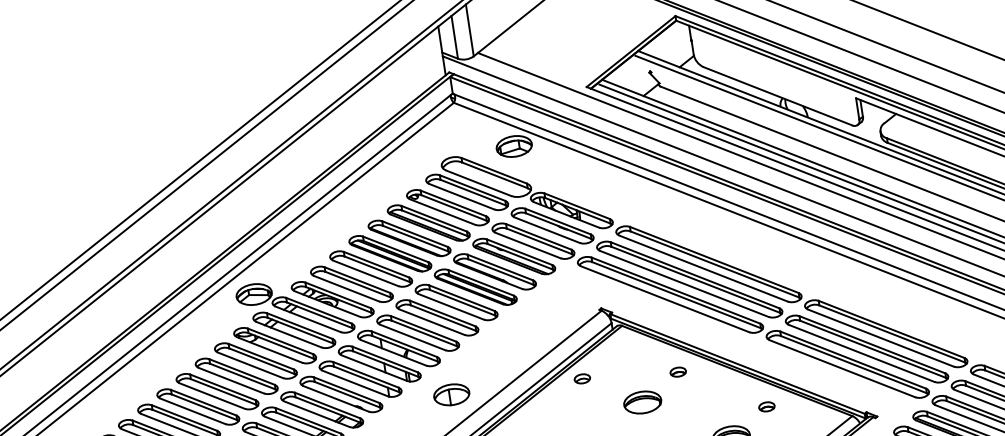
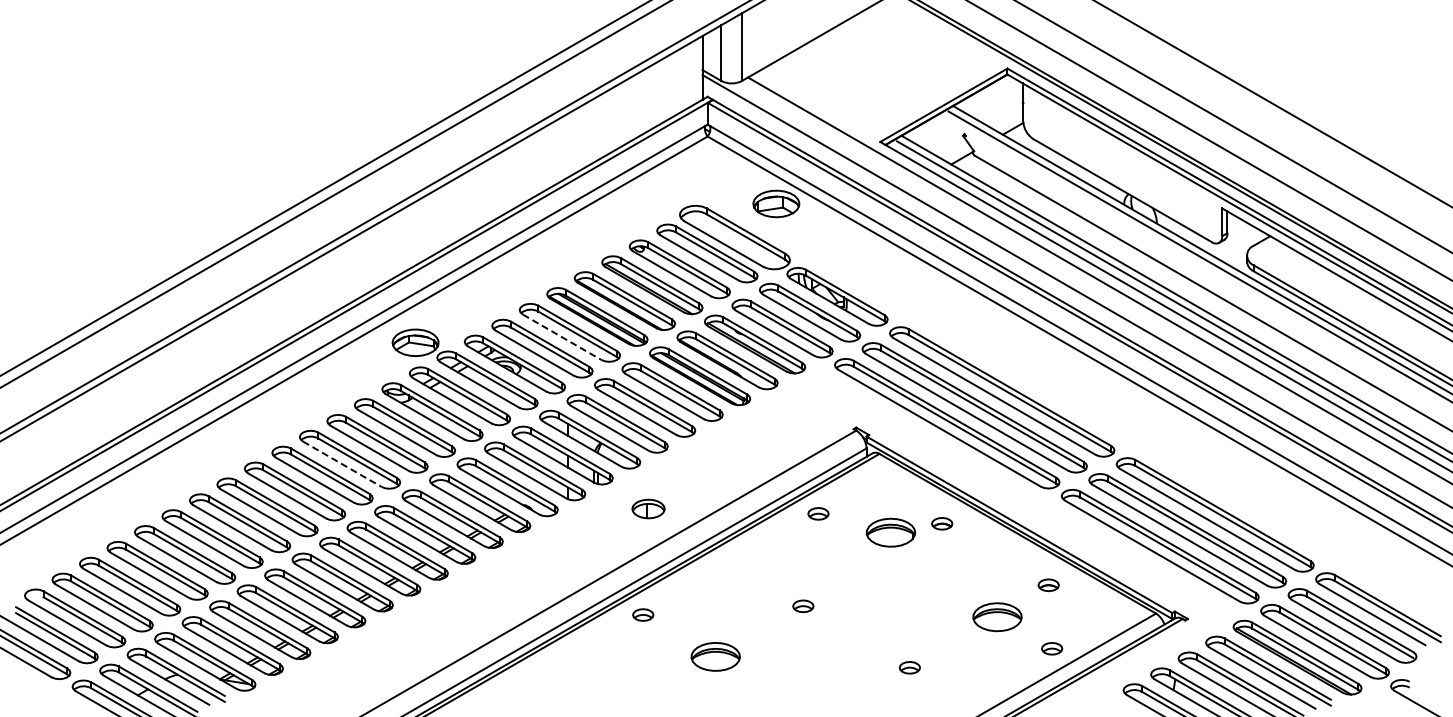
line: (366, 273) -> (562, 337), solid -> dashed
part: (451, 394) -> (648, 508), size x0.7
line: (212, 396) -> (342, 464), solid -> dashed
part: (643, 402) -> (891, 532), moved

